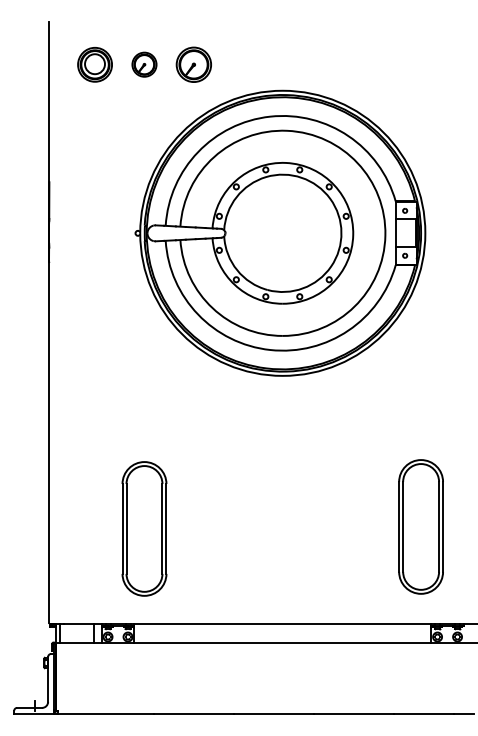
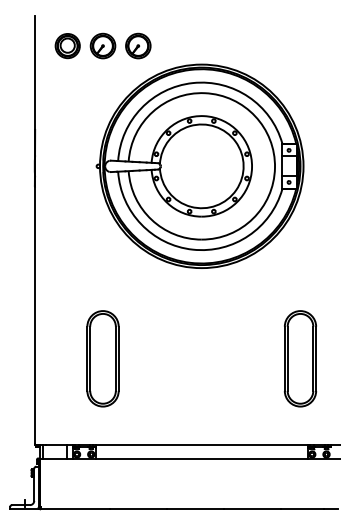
part: (144, 64) -> (103, 45), size x1.43
part: (420, 526) -> (300, 358), moved
part: (144, 528) -> (103, 358), moved

